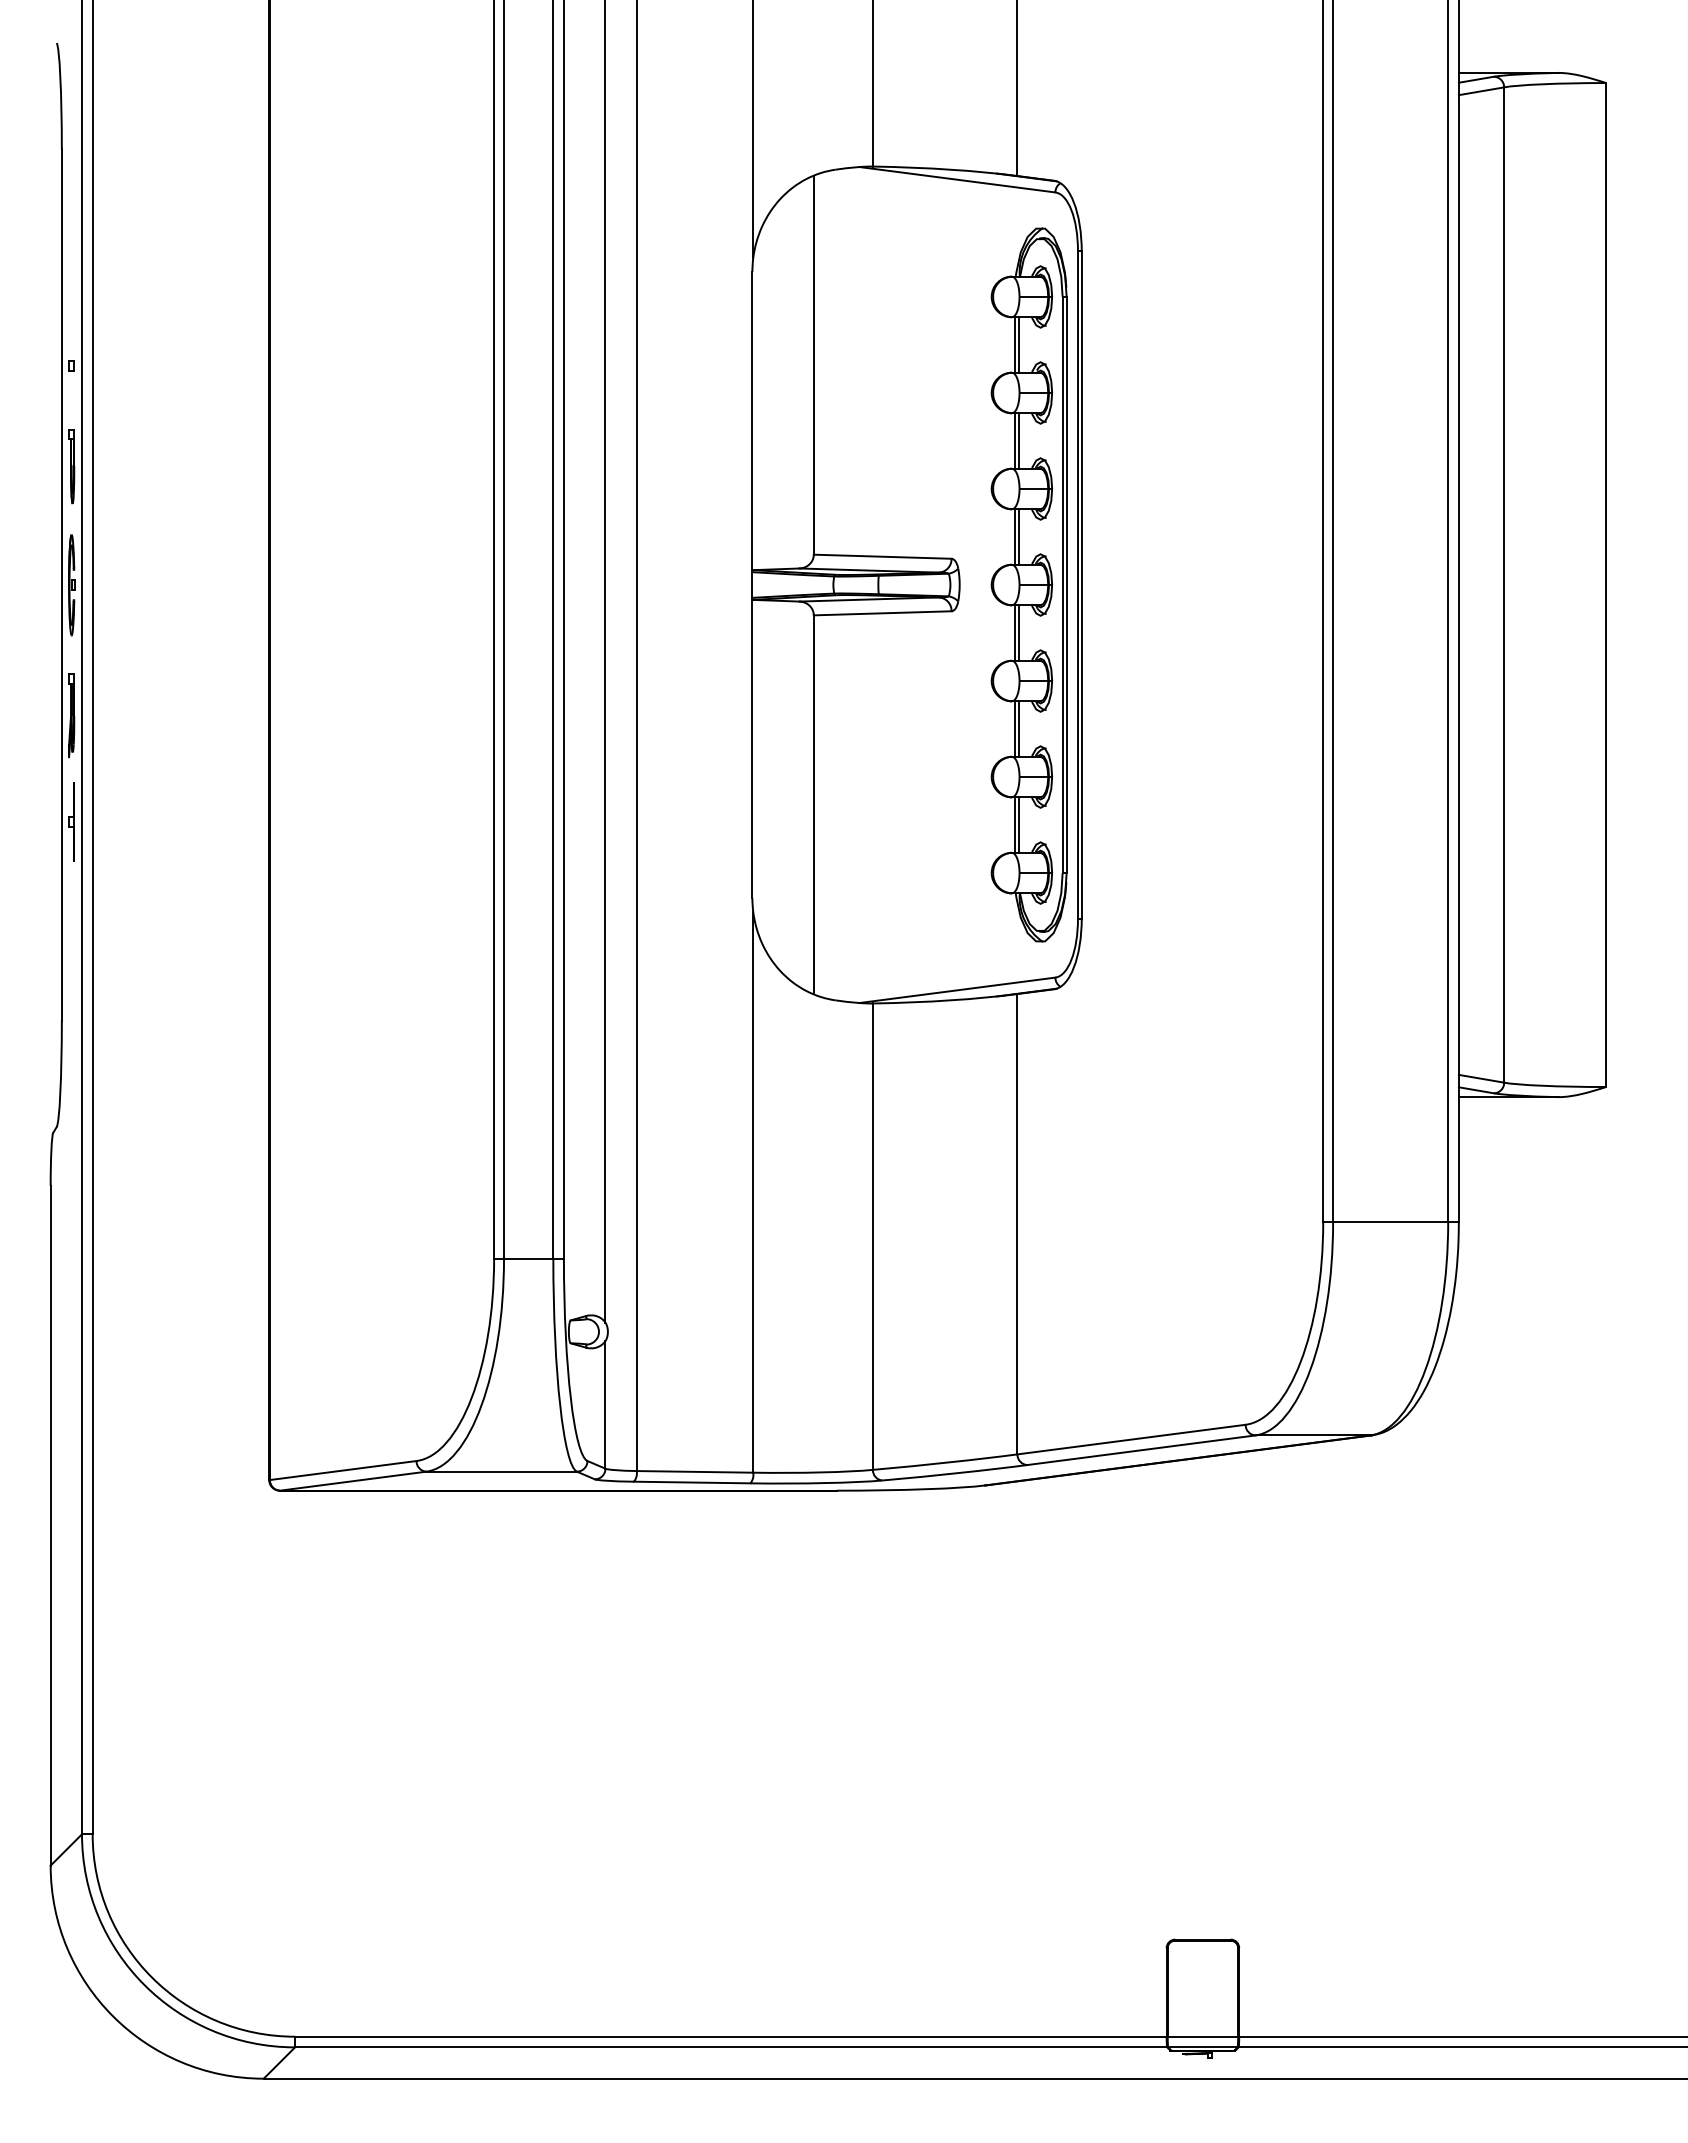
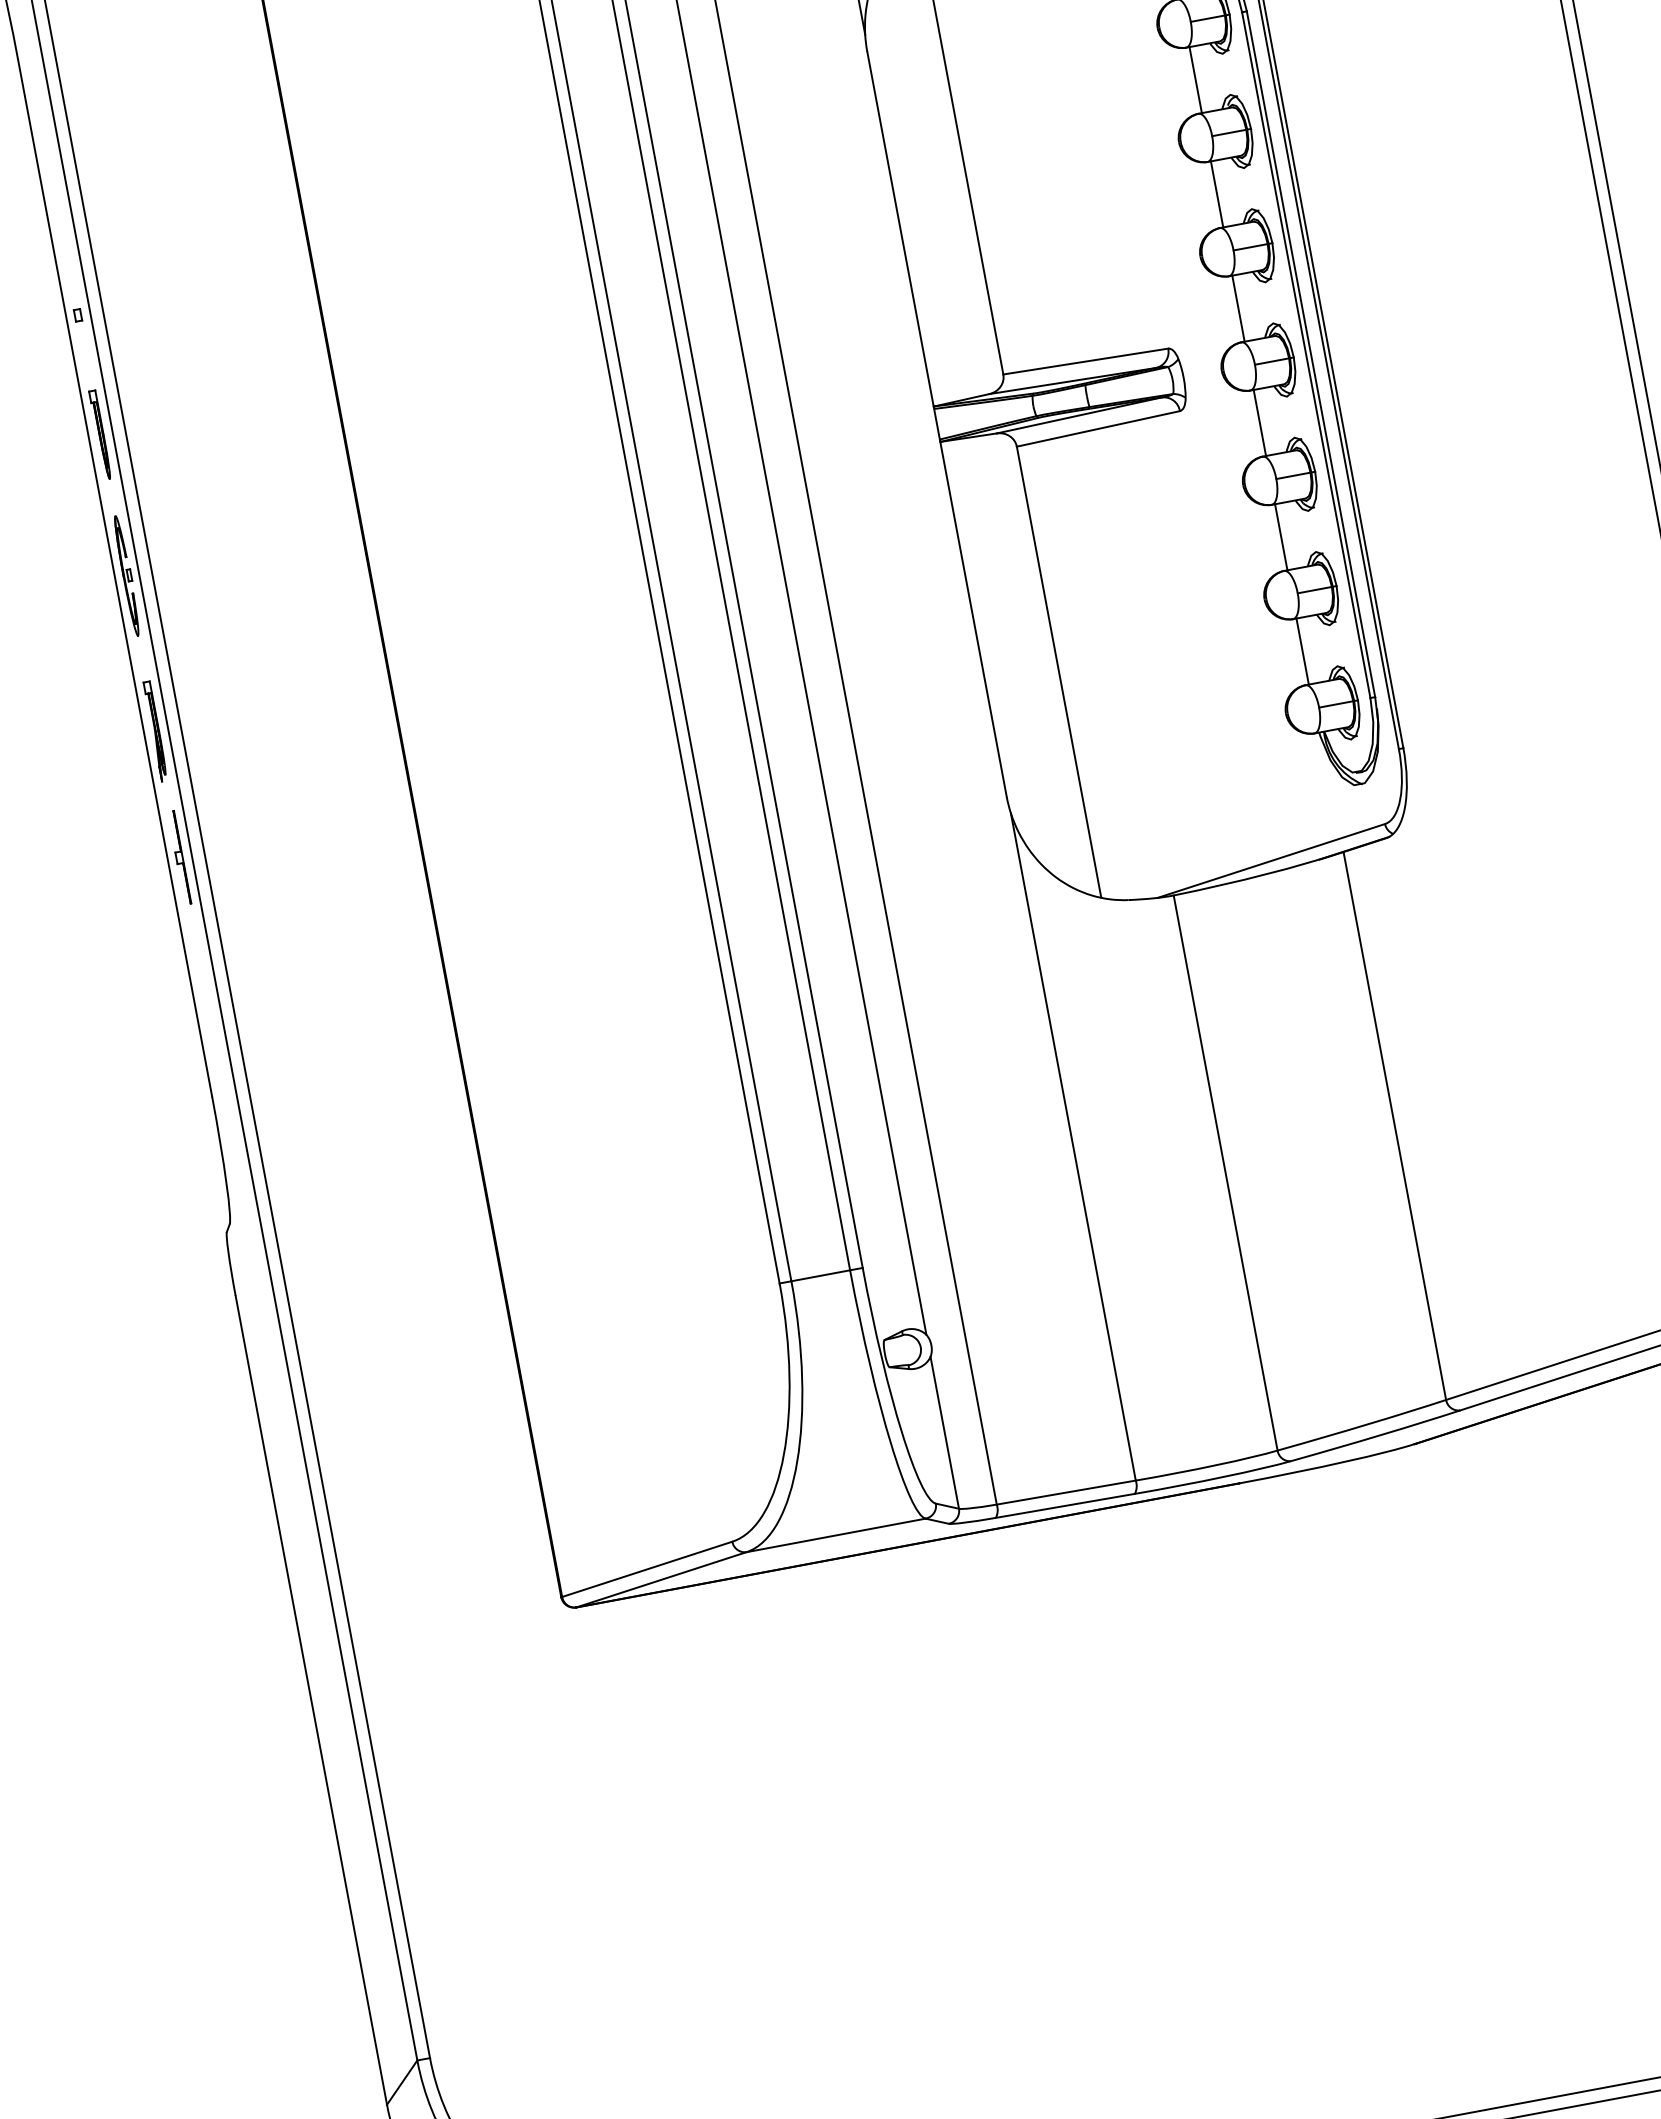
line: (1018, 344) -> (1200, 78), removed
line: (1018, 440) -> (1221, 192), removed
line: (1018, 536) -> (1242, 307), removed
line: (1018, 632) -> (1264, 421), removed
line: (1018, 728) -> (1285, 535), removed
line: (1018, 824) -> (1307, 650), removed

